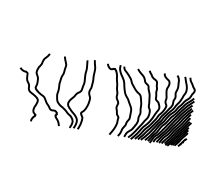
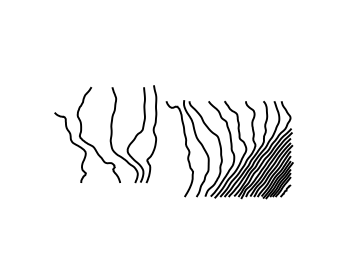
part: (147, 106) -> (229, 149), moved

